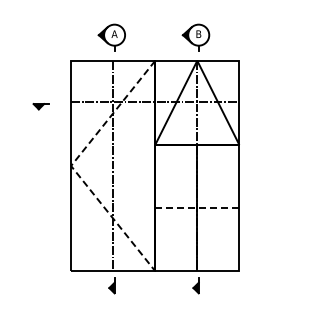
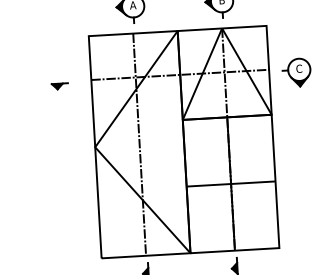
part: (265, 106) -> (296, 72), added
line: (71, 165) -> (95, 146), dashed -> solid
line: (197, 208) -> (231, 184), dashed -> solid

